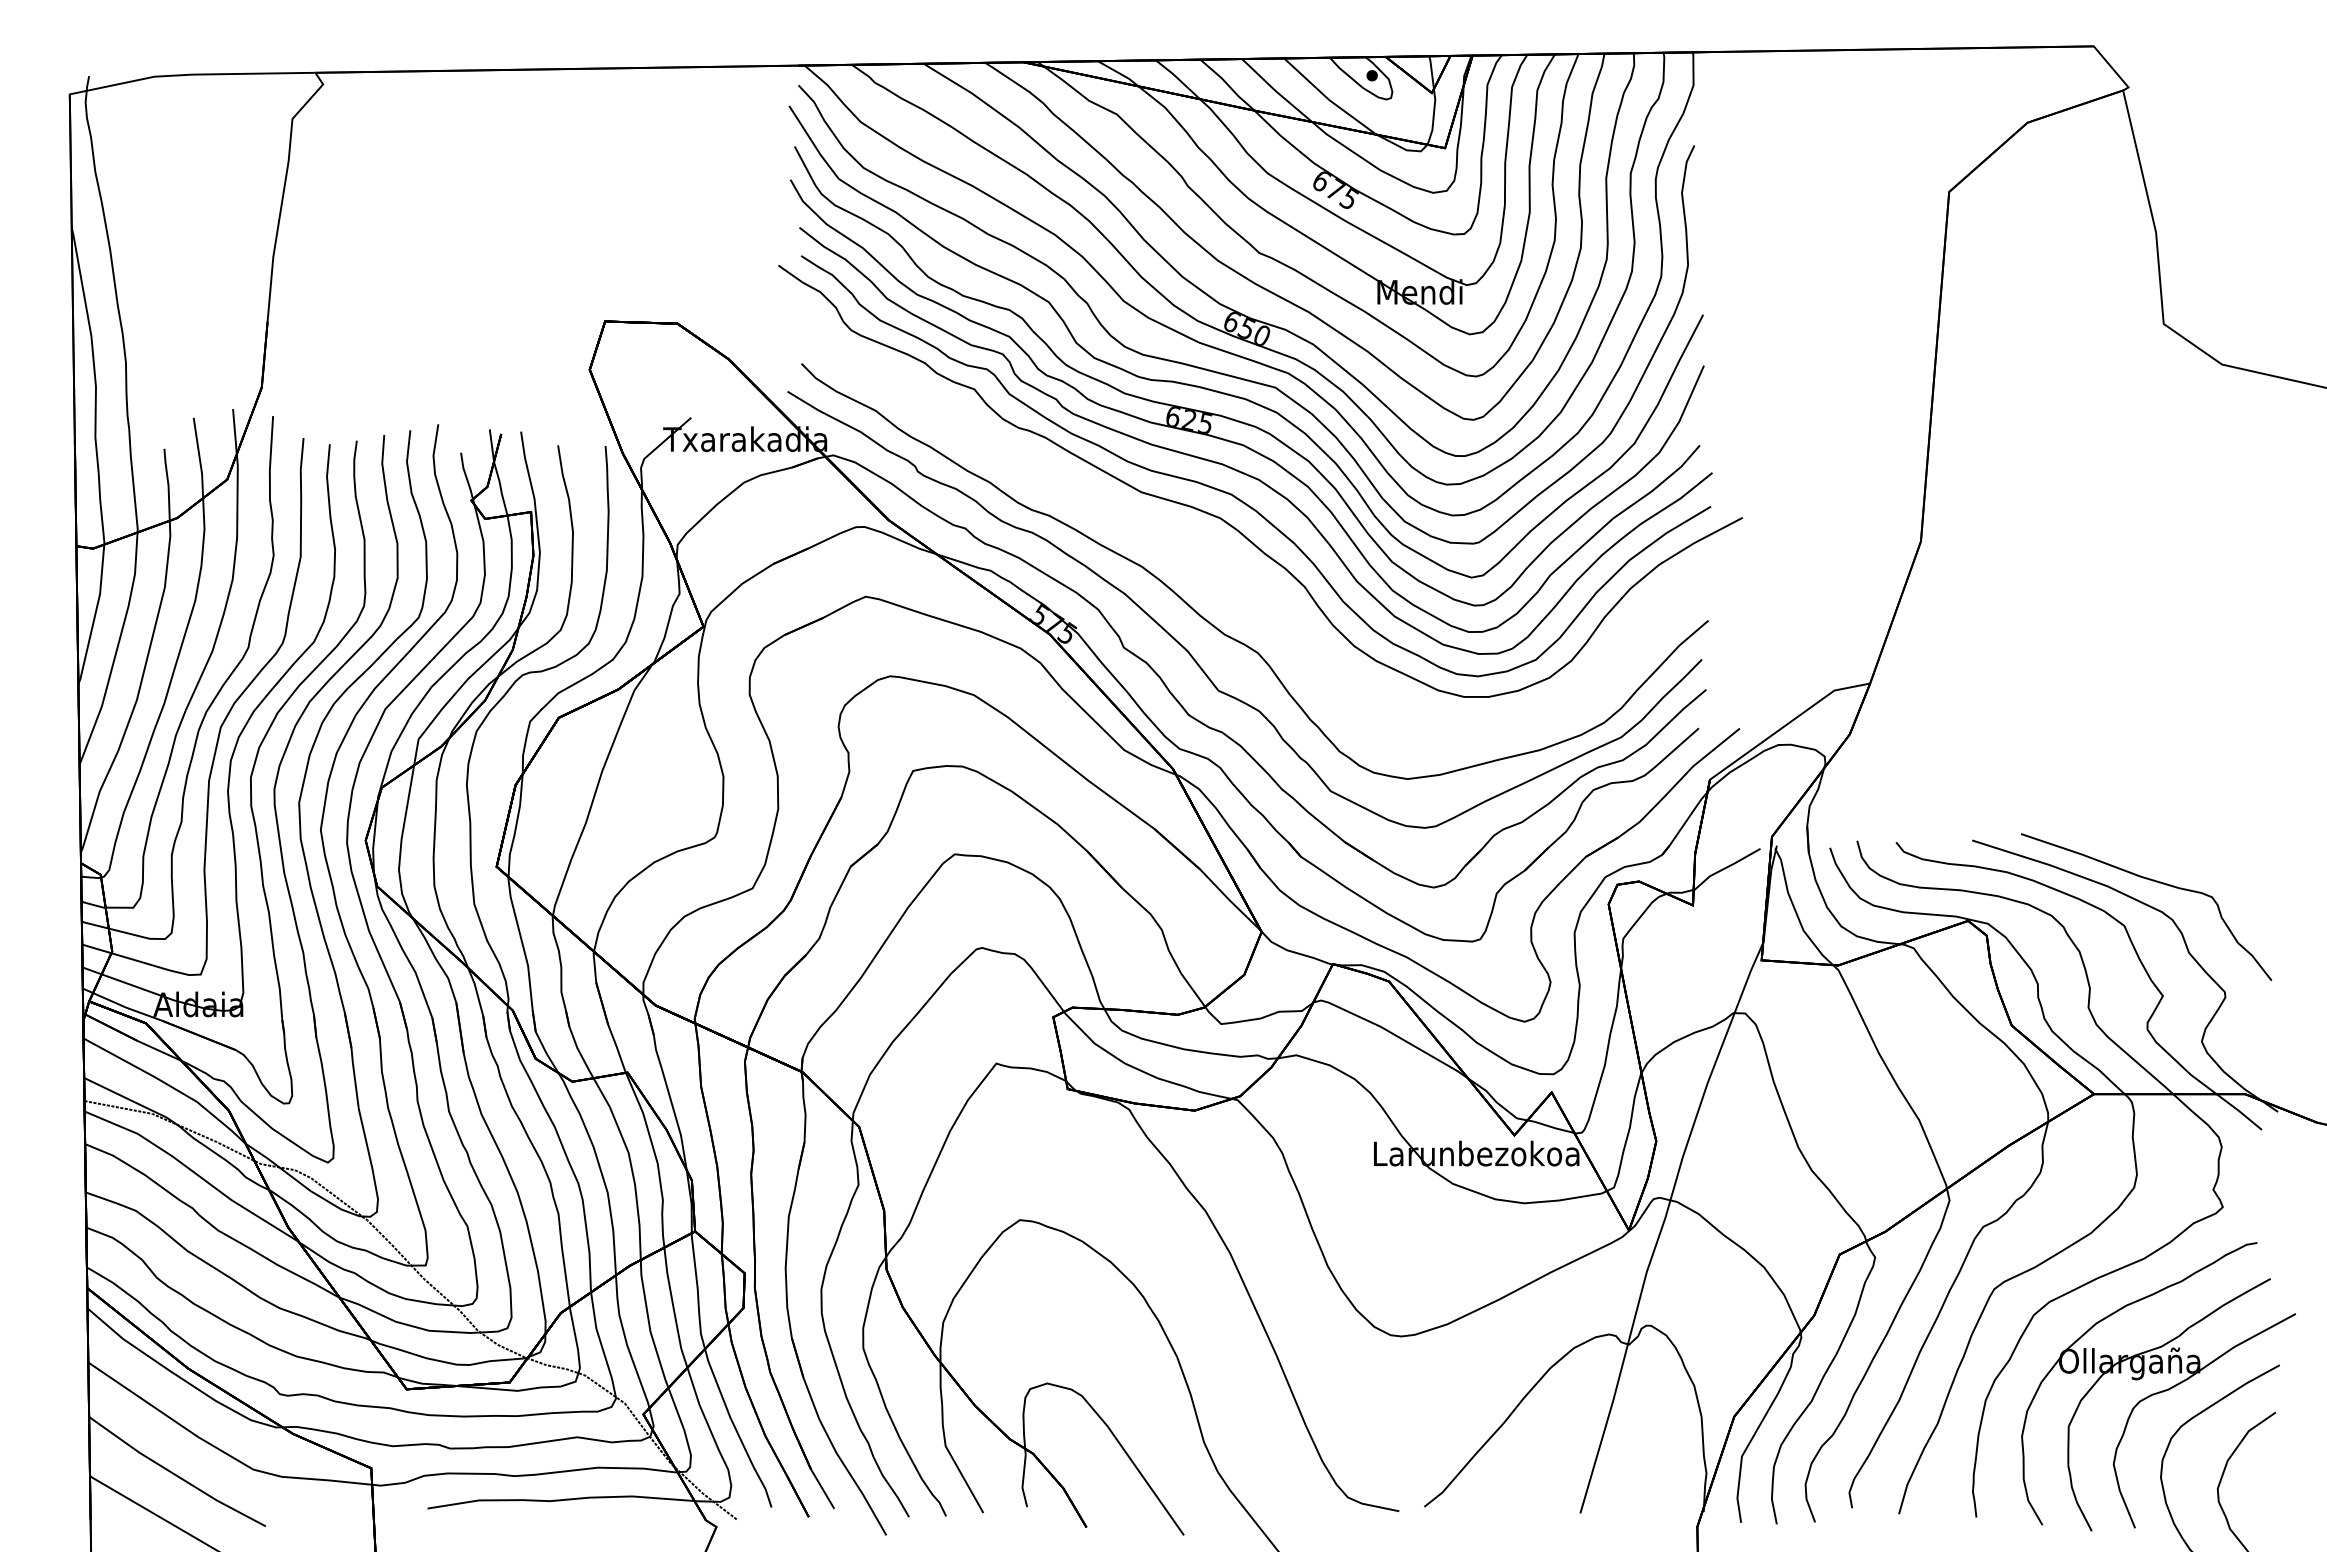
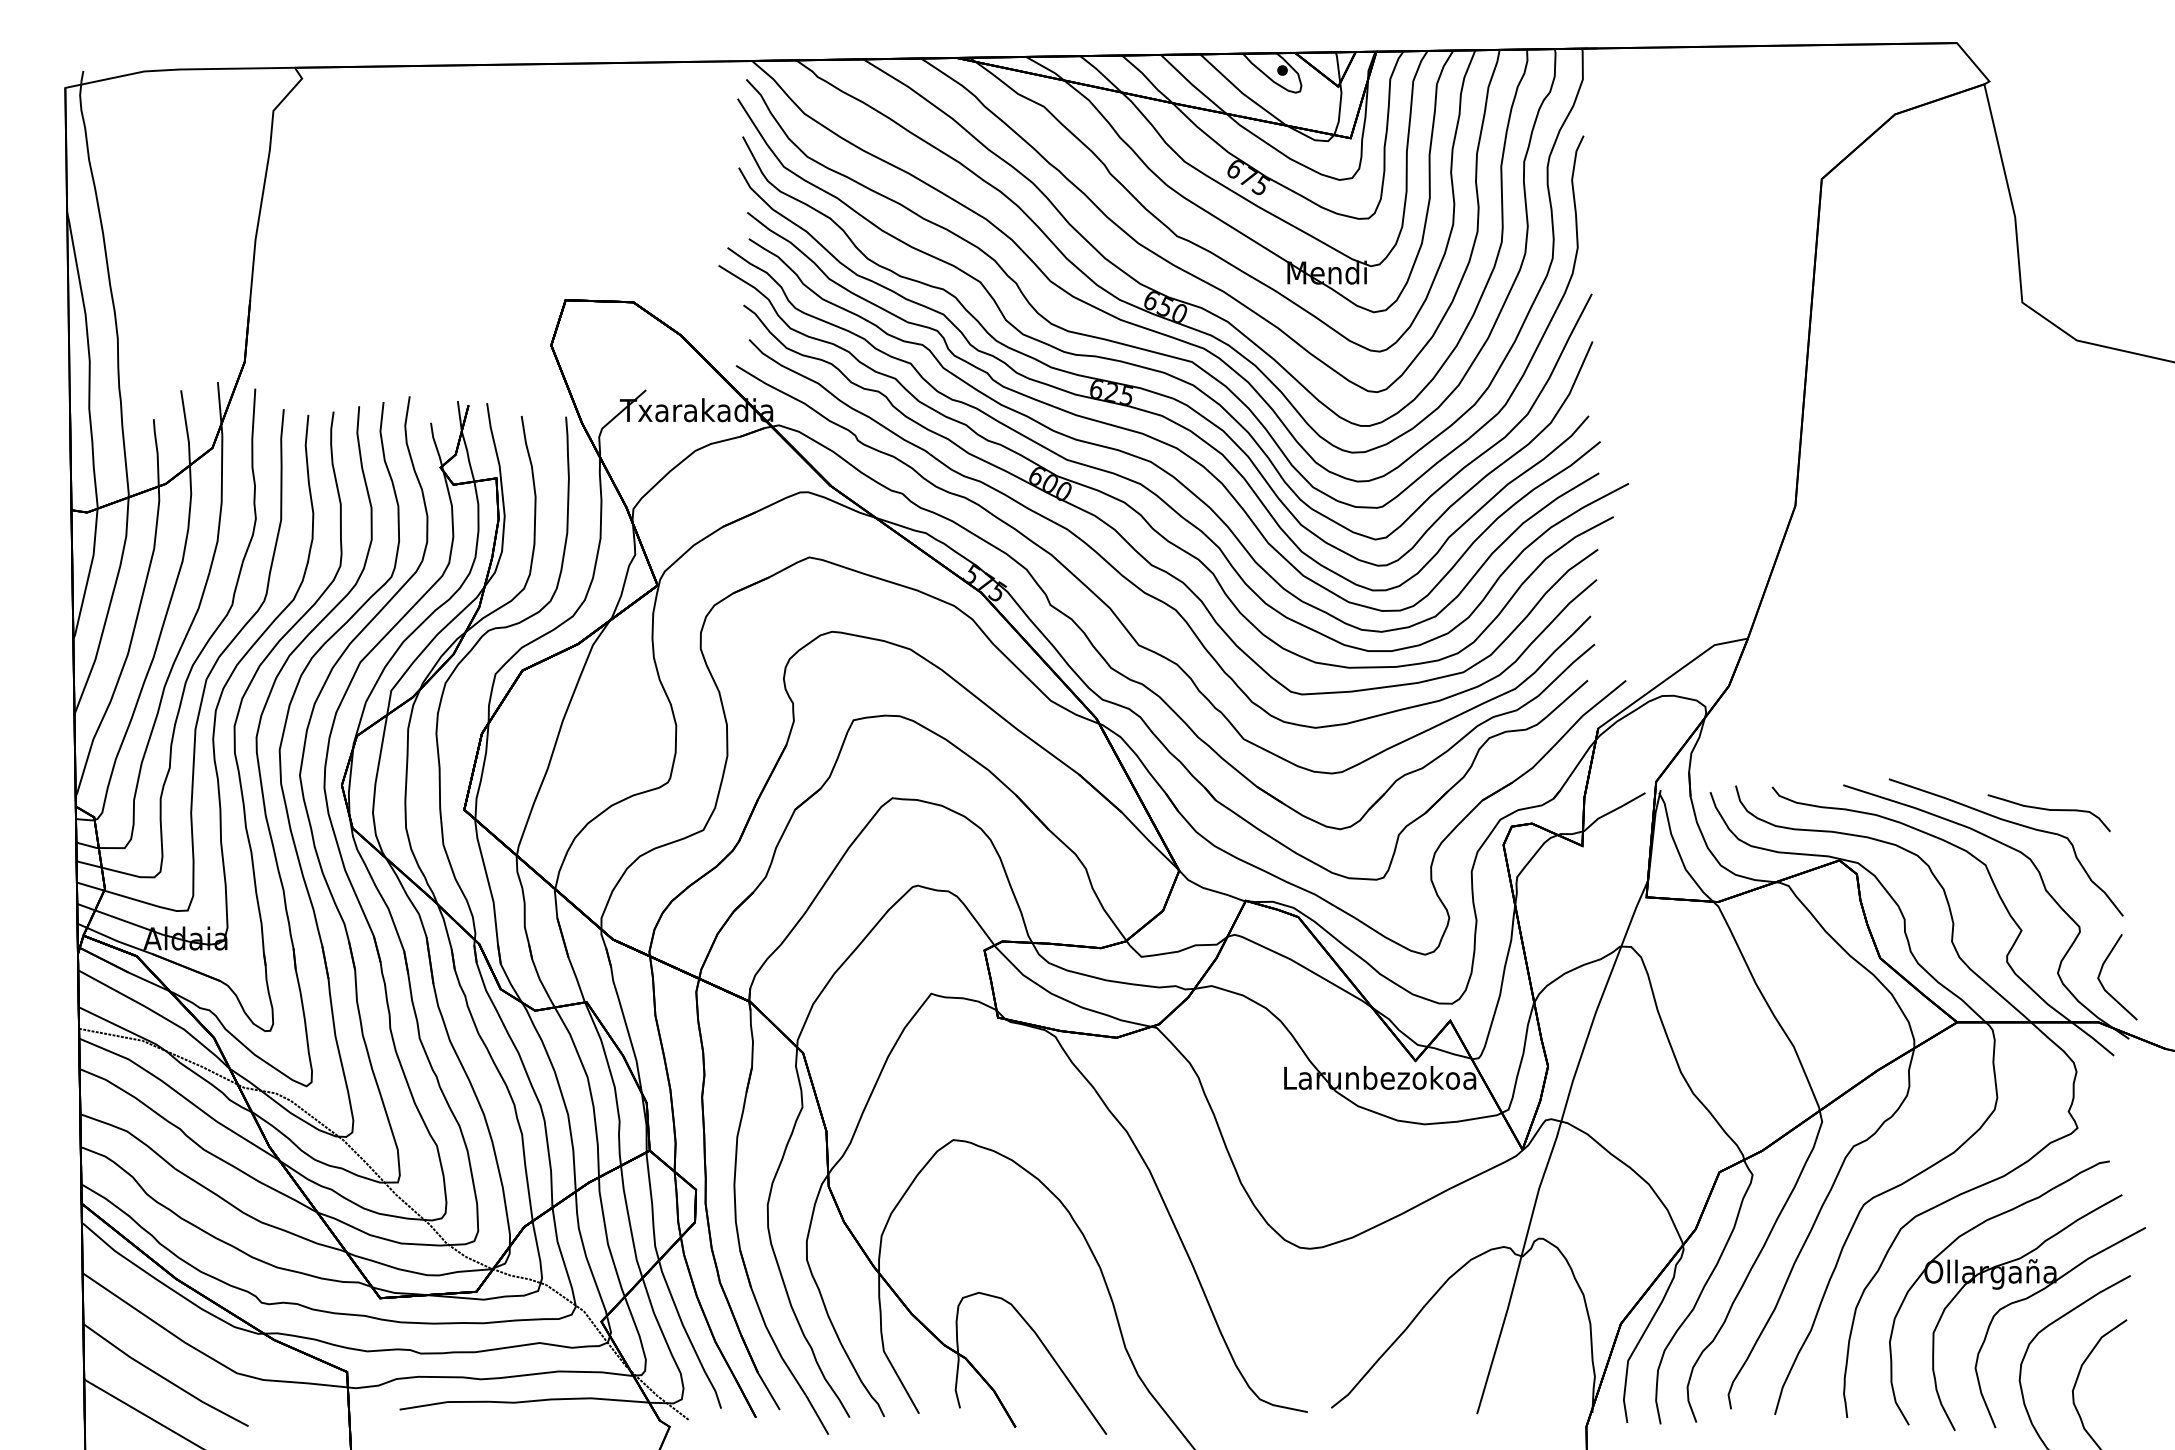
part: (1217, 547) -> (1137, 511), added
curve: (2192, 867) -> (2049, 810), added
line: (2249, 1052) -> (2102, 983), added

